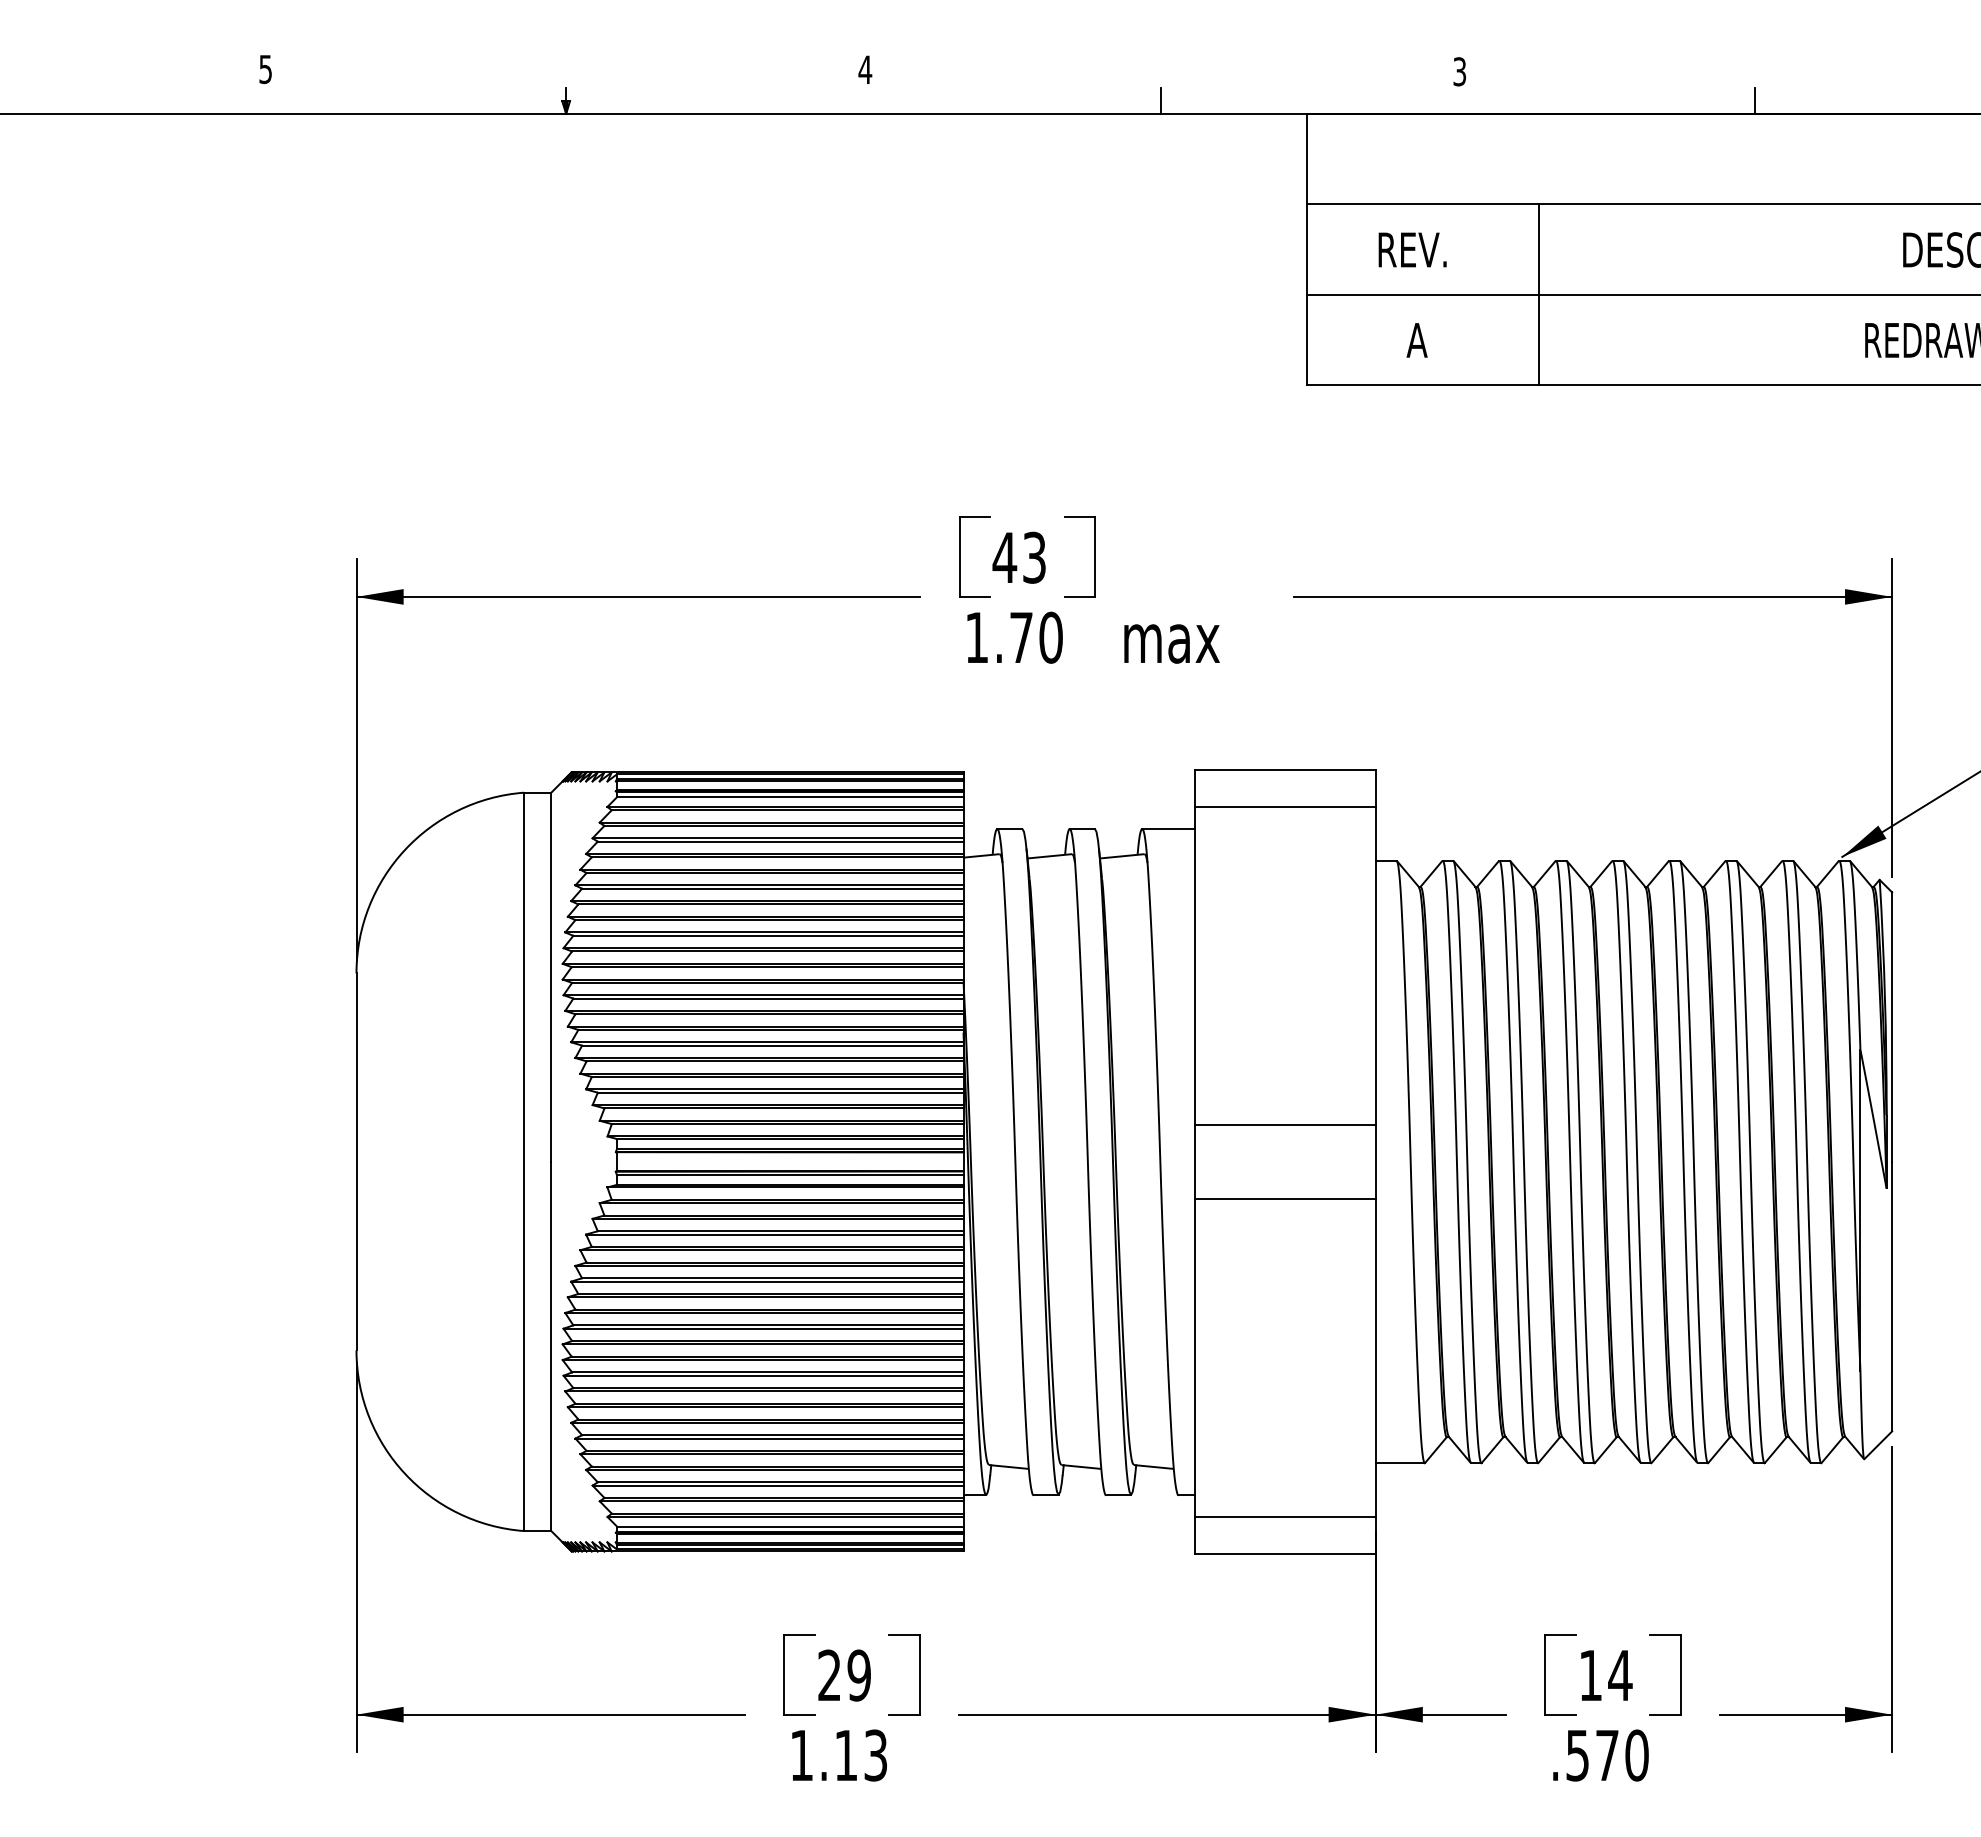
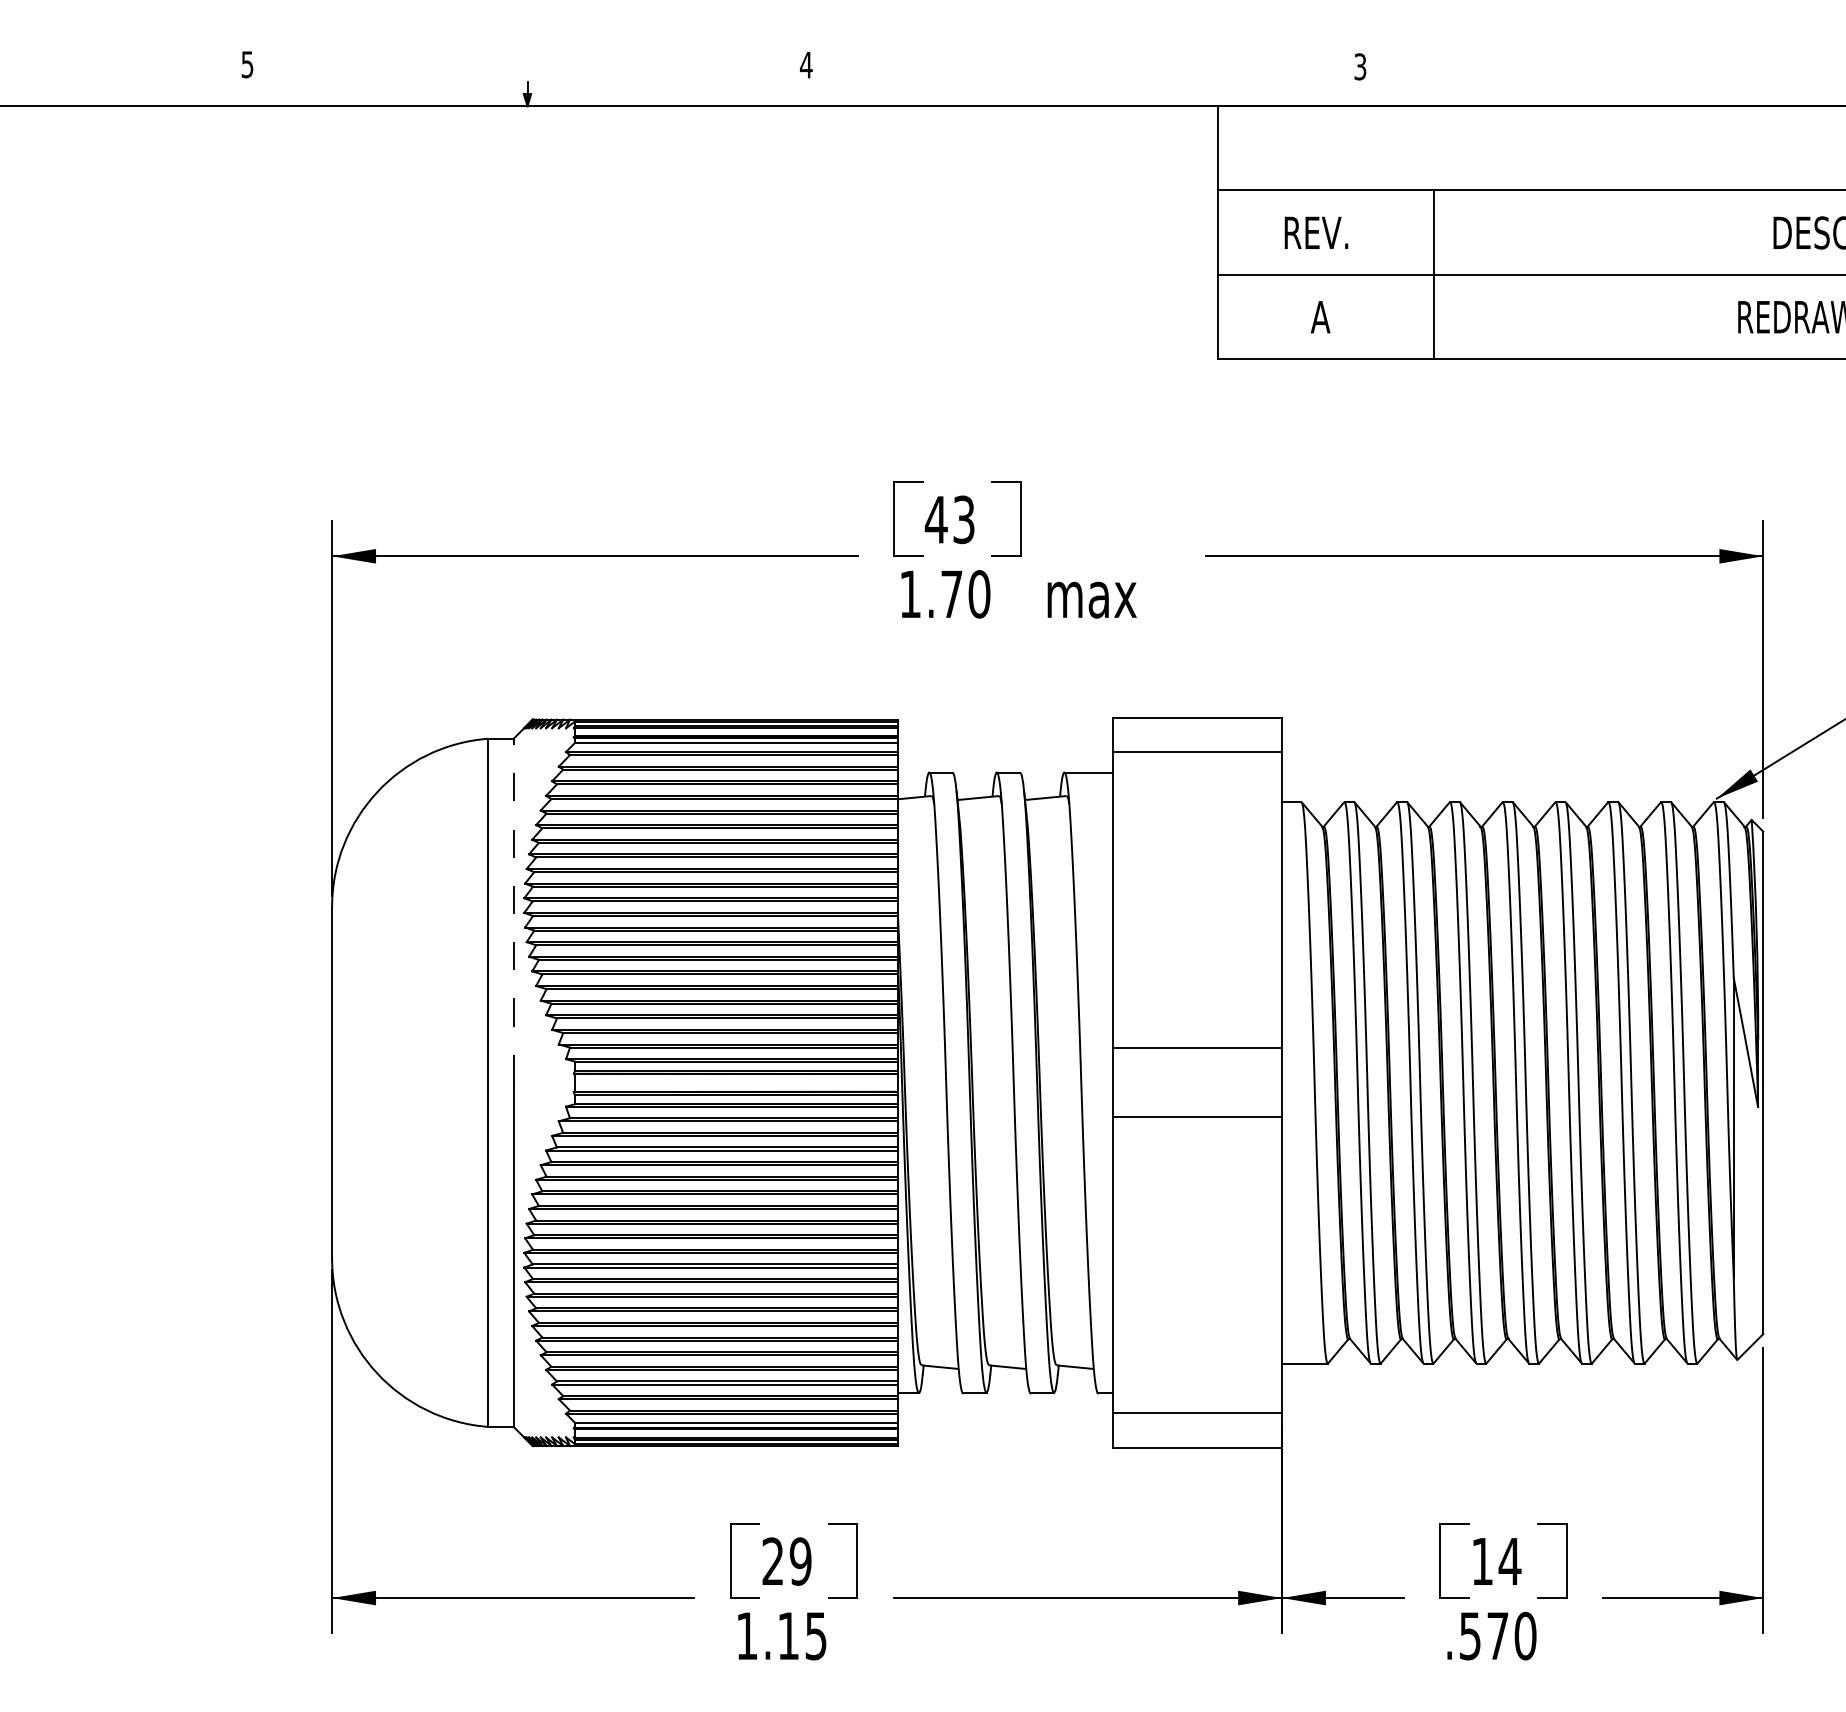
line: (1160, 100) -> (1081, 93), removed
line: (1755, 100) -> (1635, 93), removed
line: (551, 977) -> (513, 910), solid -> dashed
text: (875, 1754) -> (815, 1635), 1.13 -> 1.15

